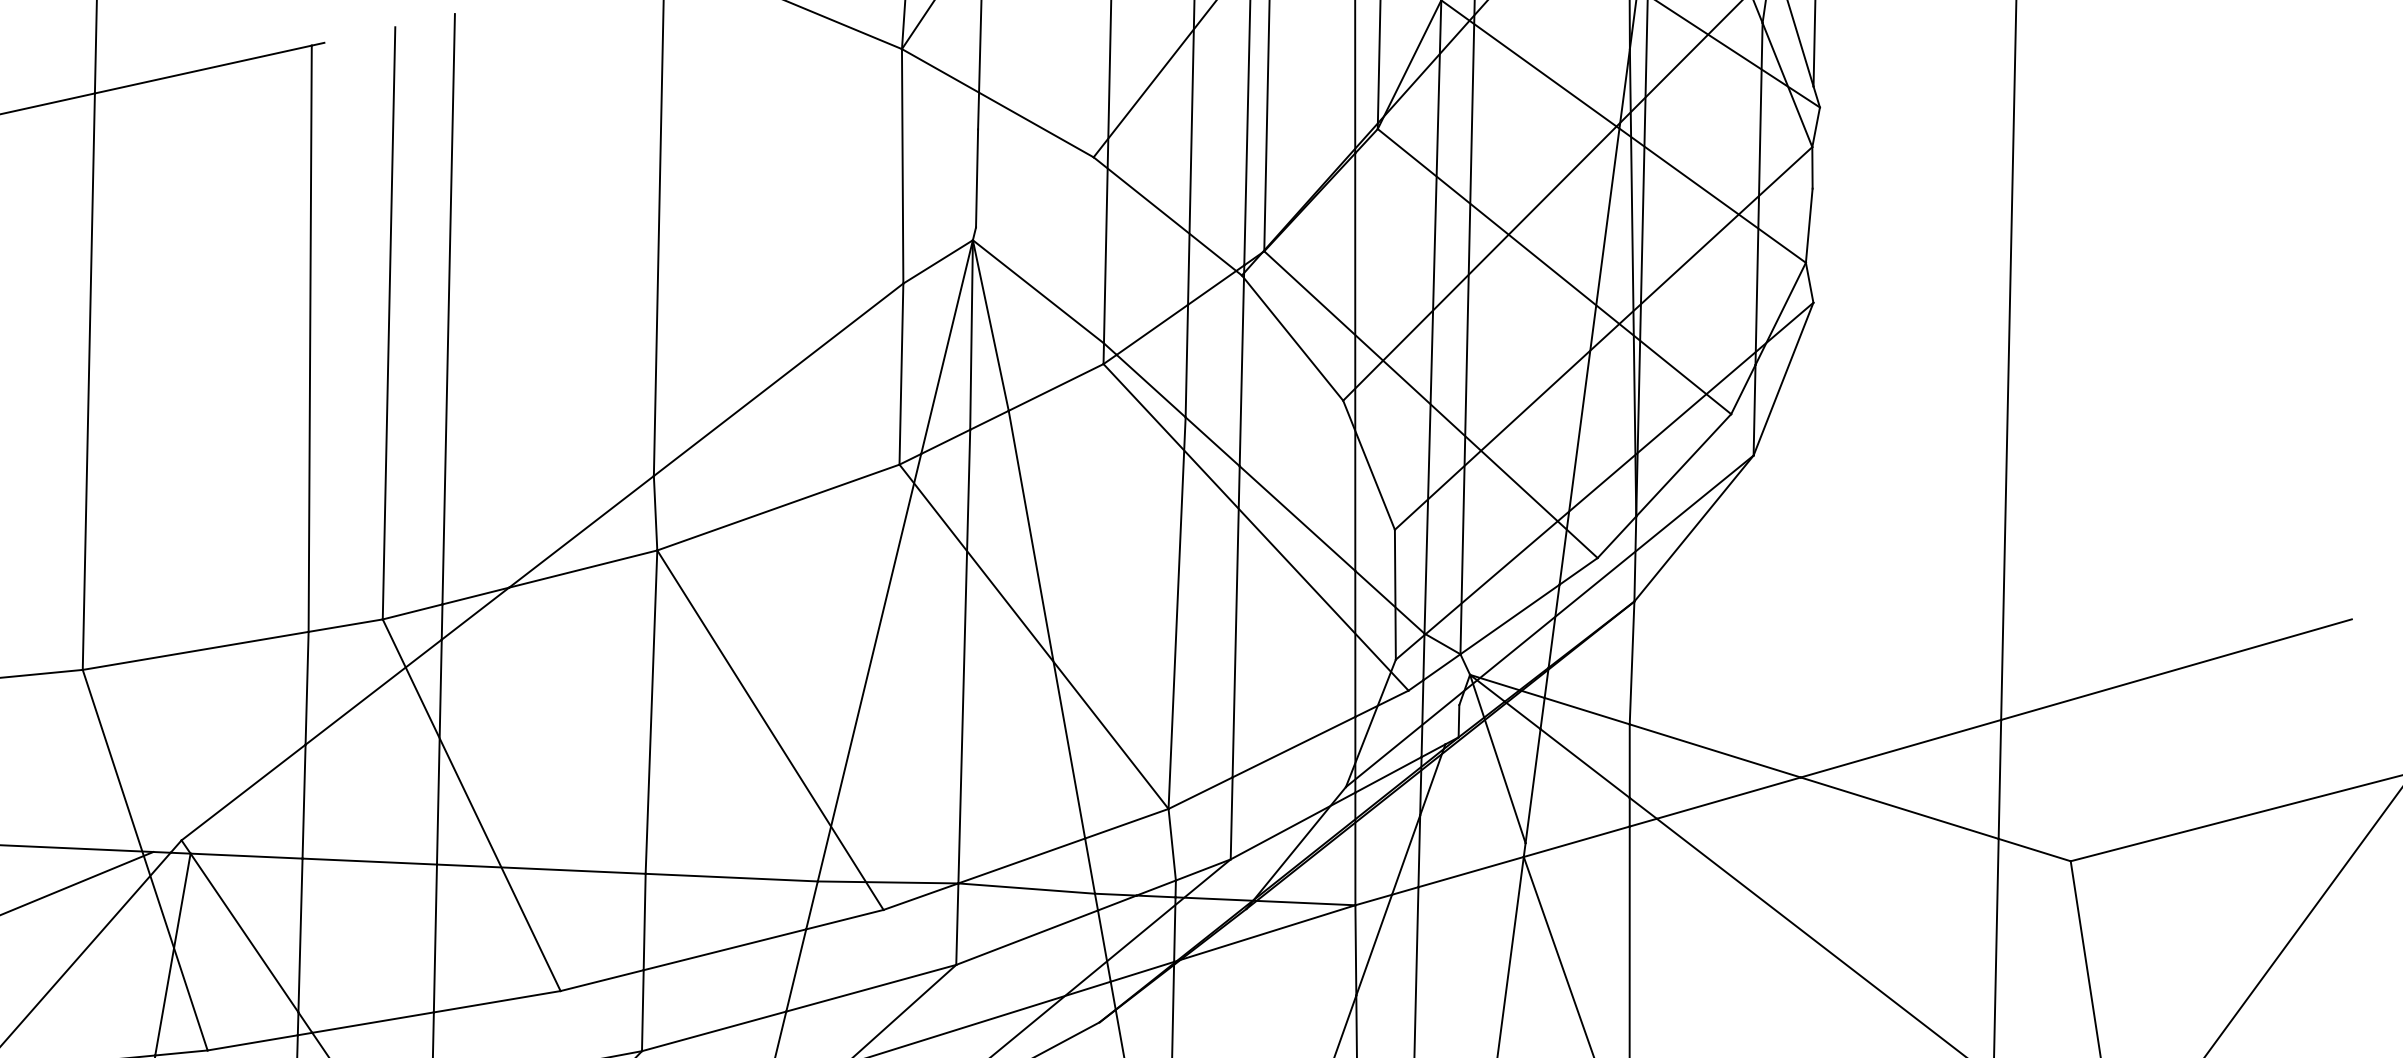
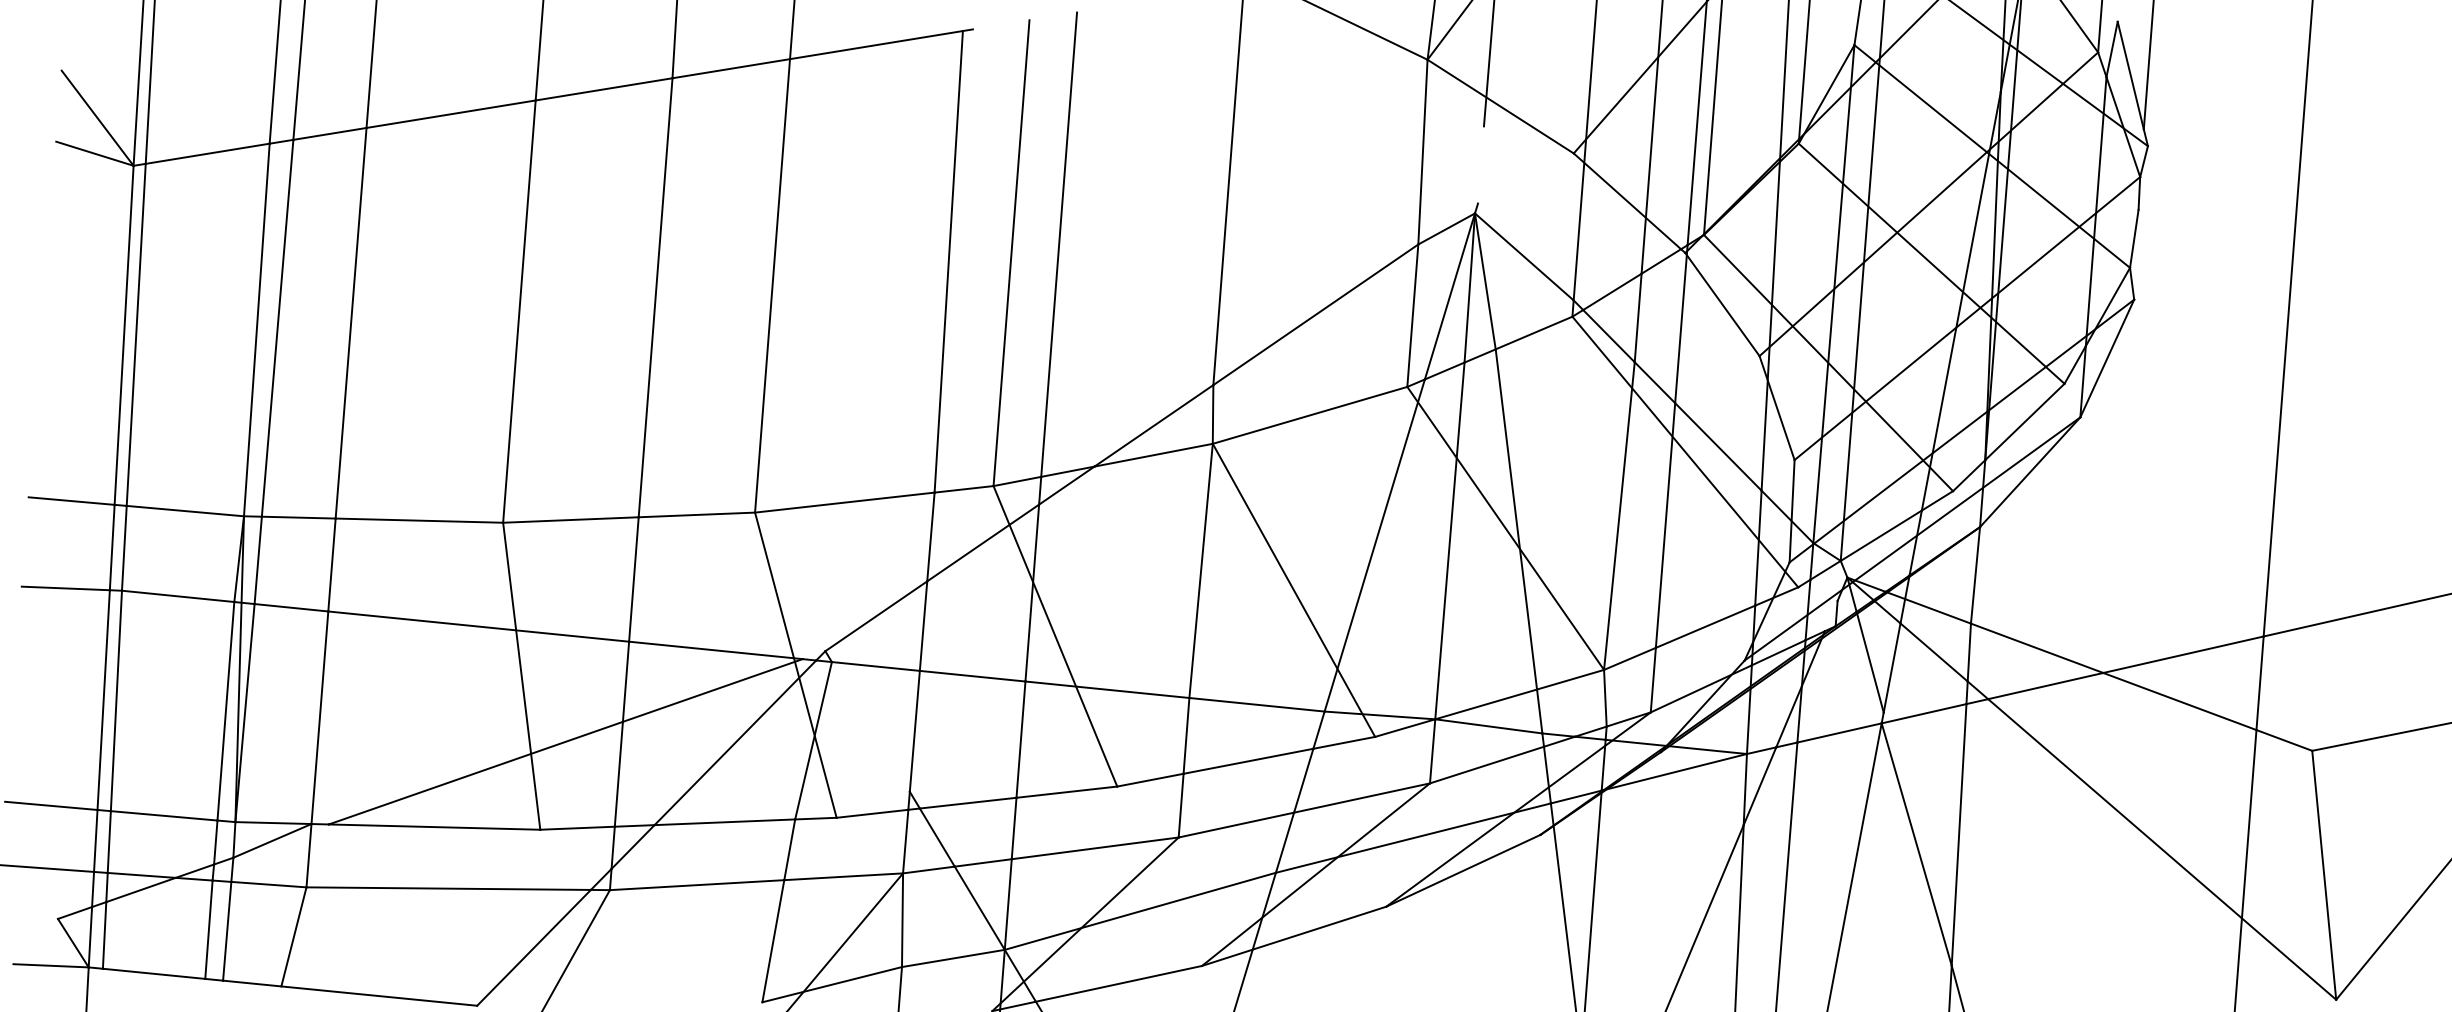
line: (976, 177) -> (1480, 164), removed
line: (244, 932) -> (870, 726), removed

